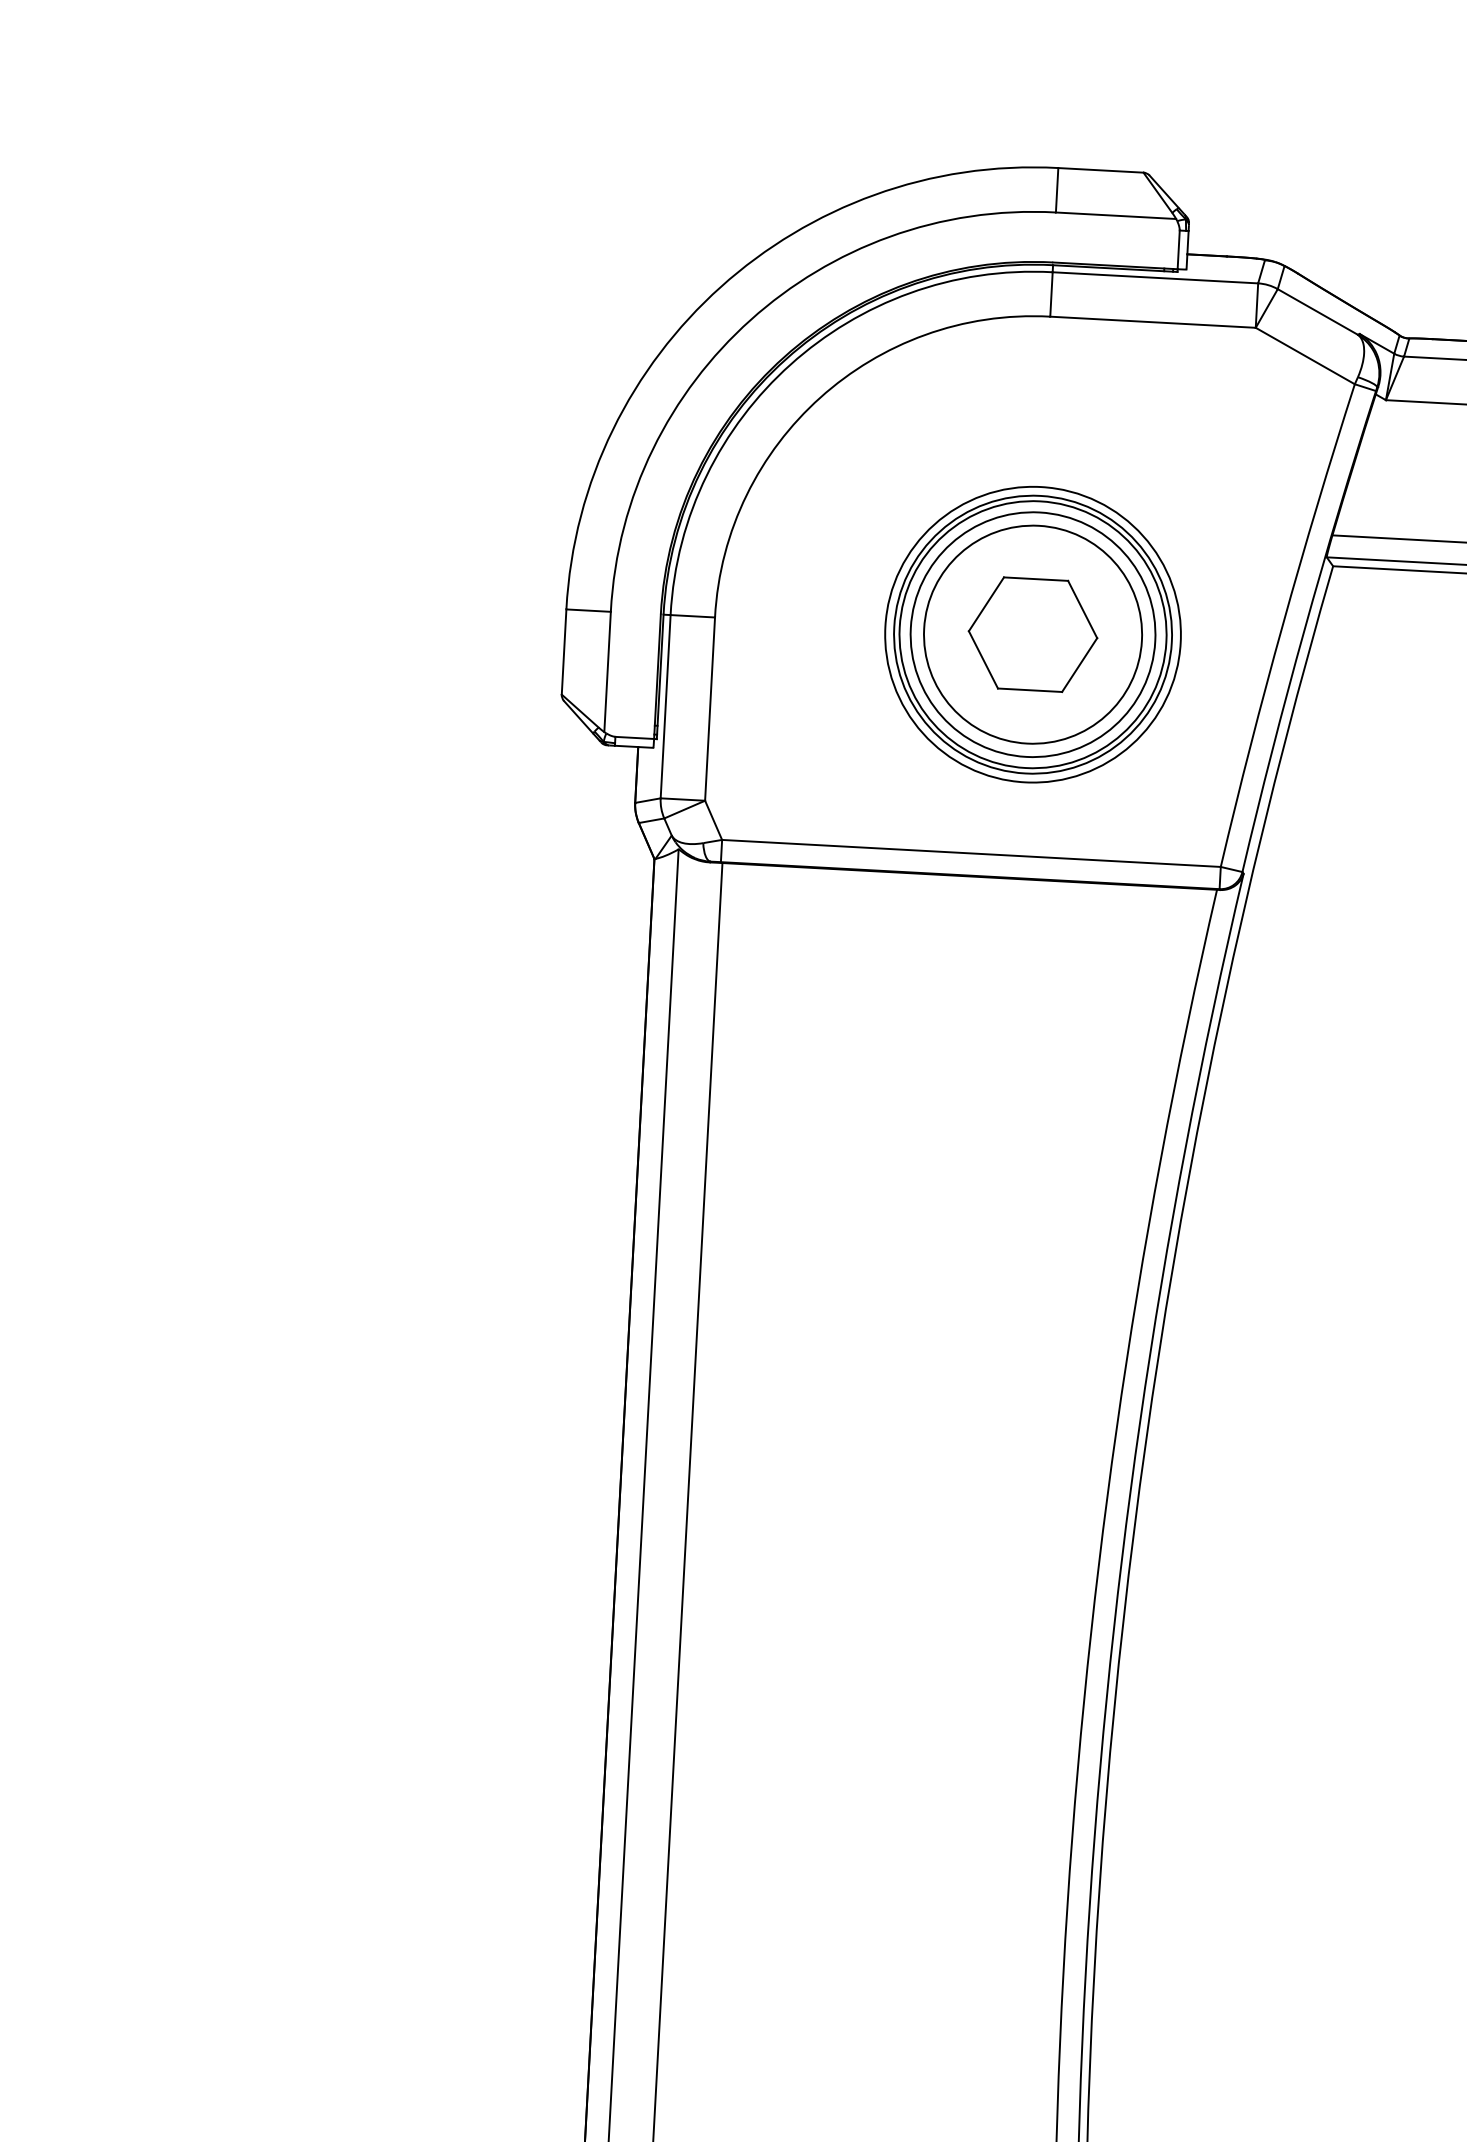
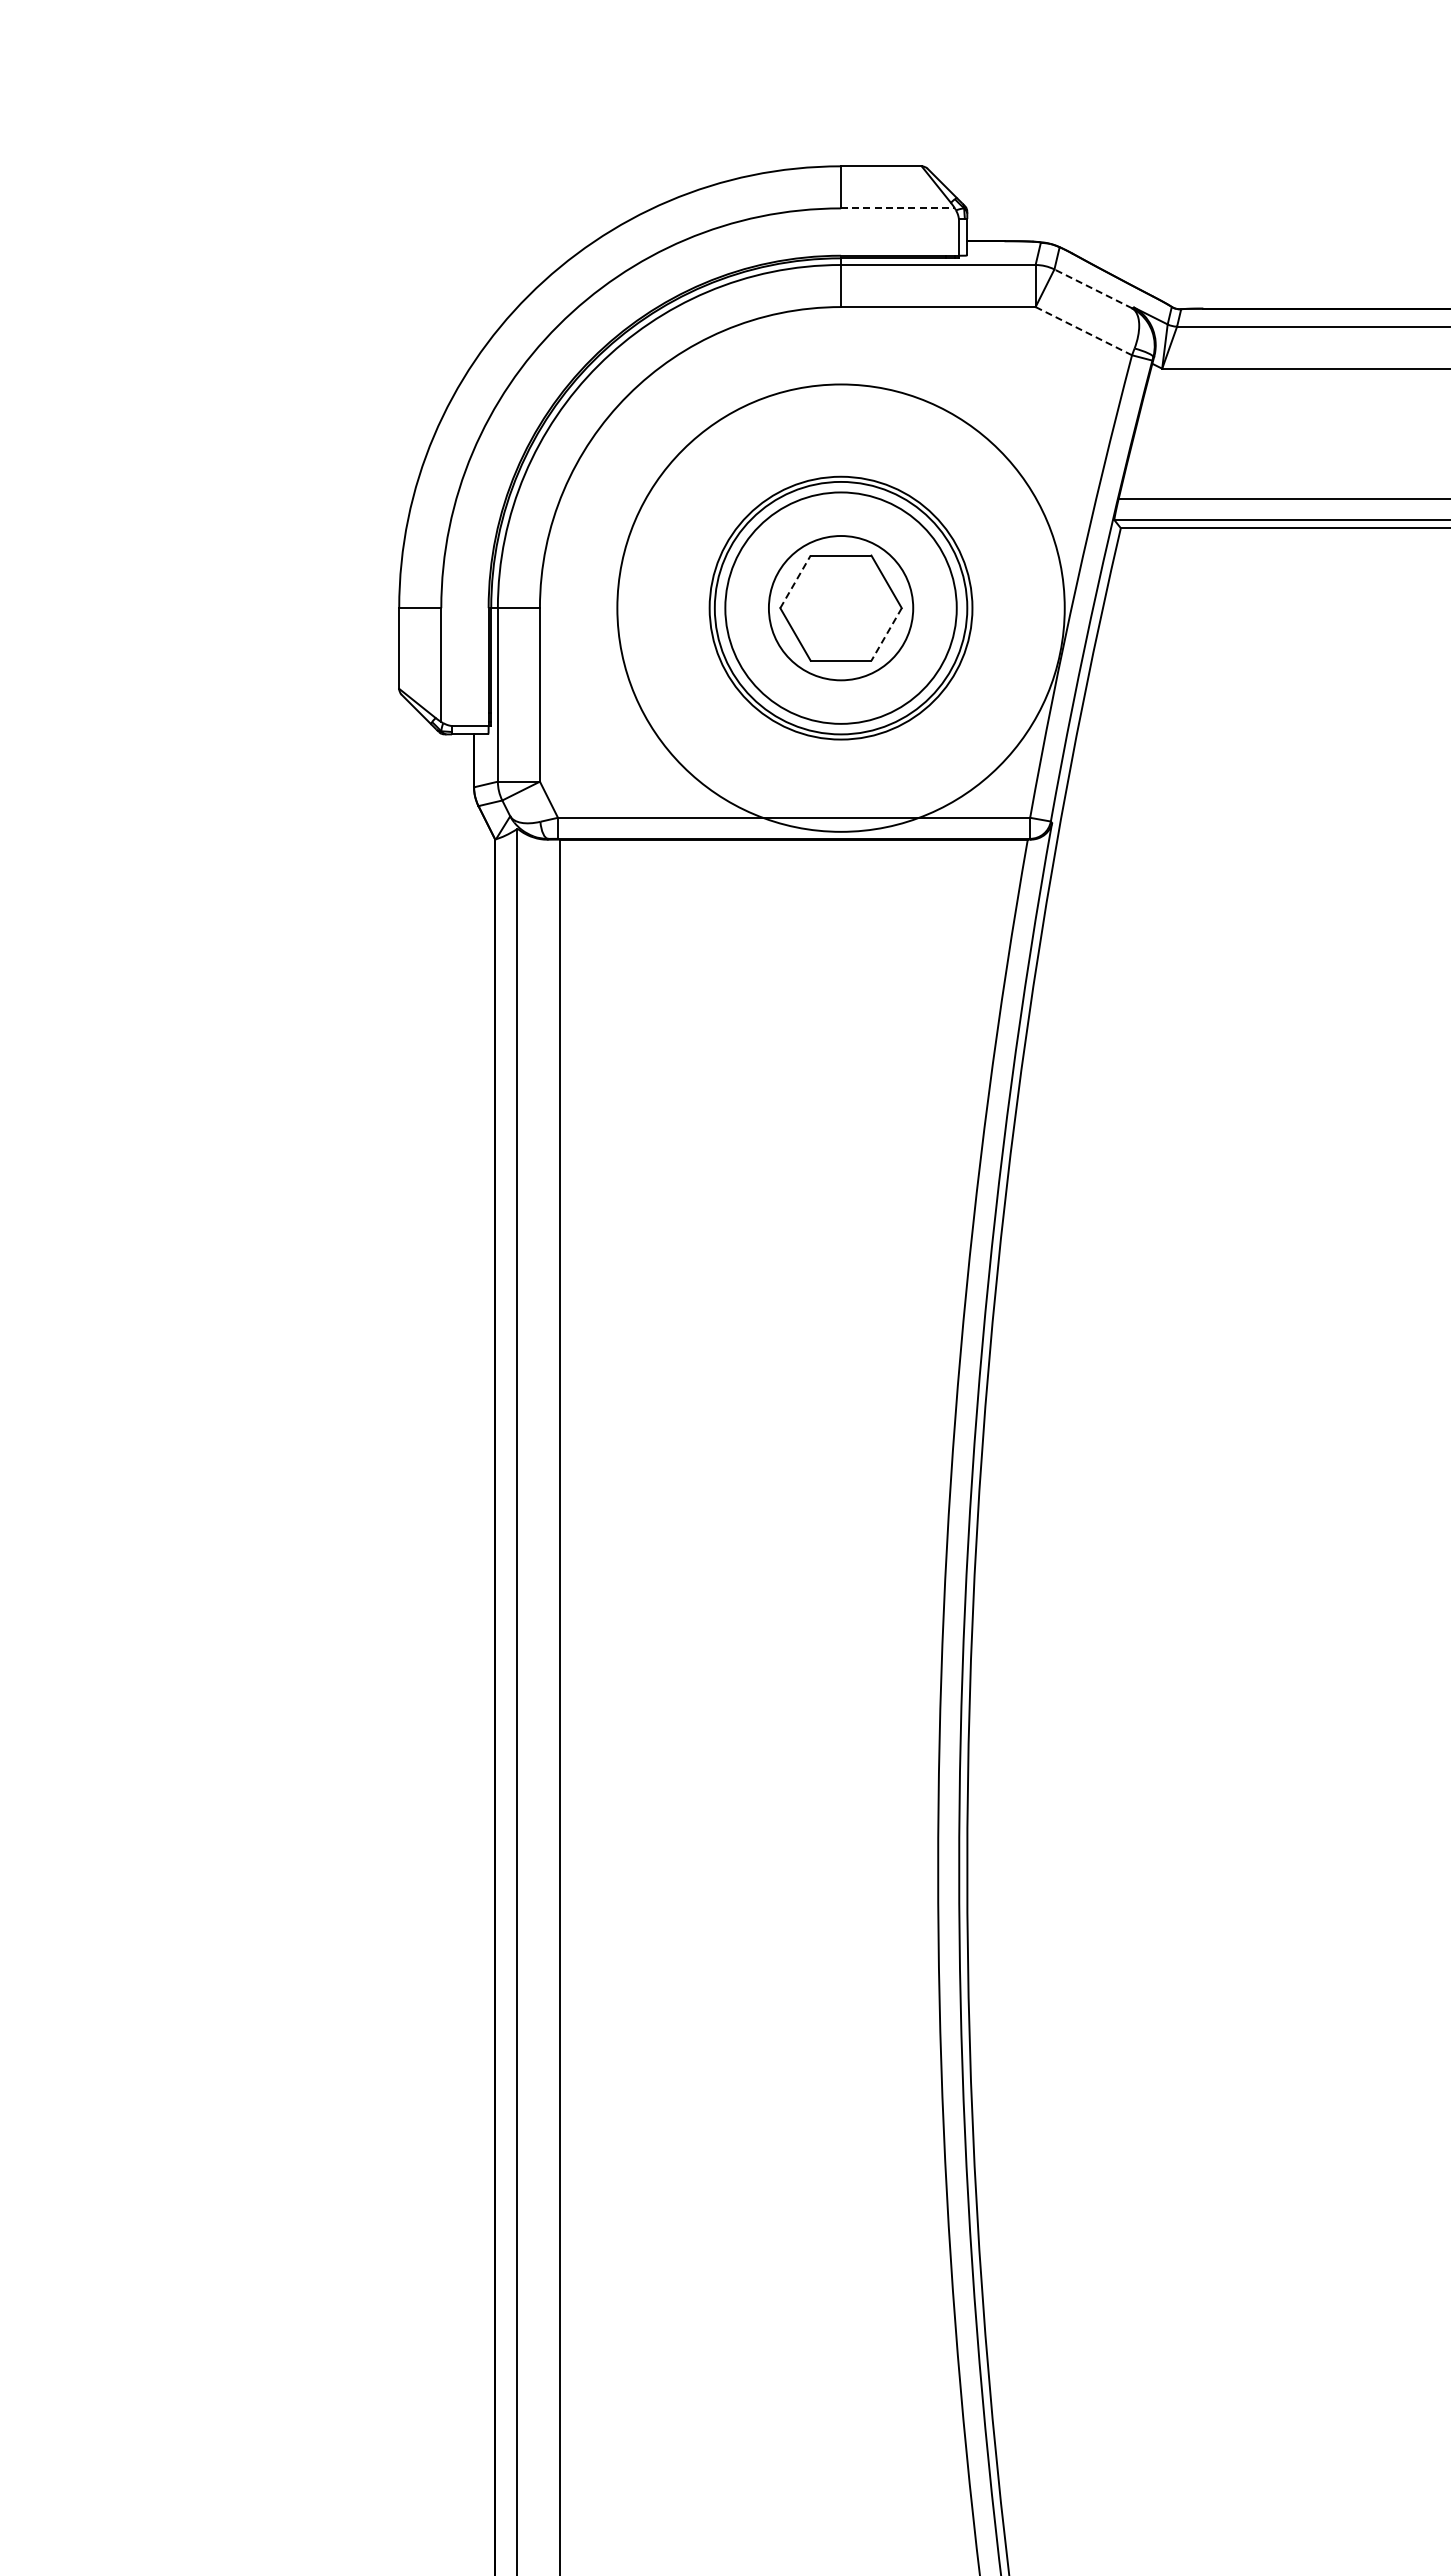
line: (1115, 215) -> (897, 208), solid -> dashed
line: (1317, 311) -> (1093, 288), solid -> dashed
line: (1304, 356) -> (1083, 331), solid -> dashed
line: (986, 603) -> (795, 581), solid -> dashed
circle: (1032, 633) -> (840, 607), size x1.6
circle: (1032, 635) -> (840, 608), size x0.7
line: (1079, 665) -> (886, 634), solid -> dashed

